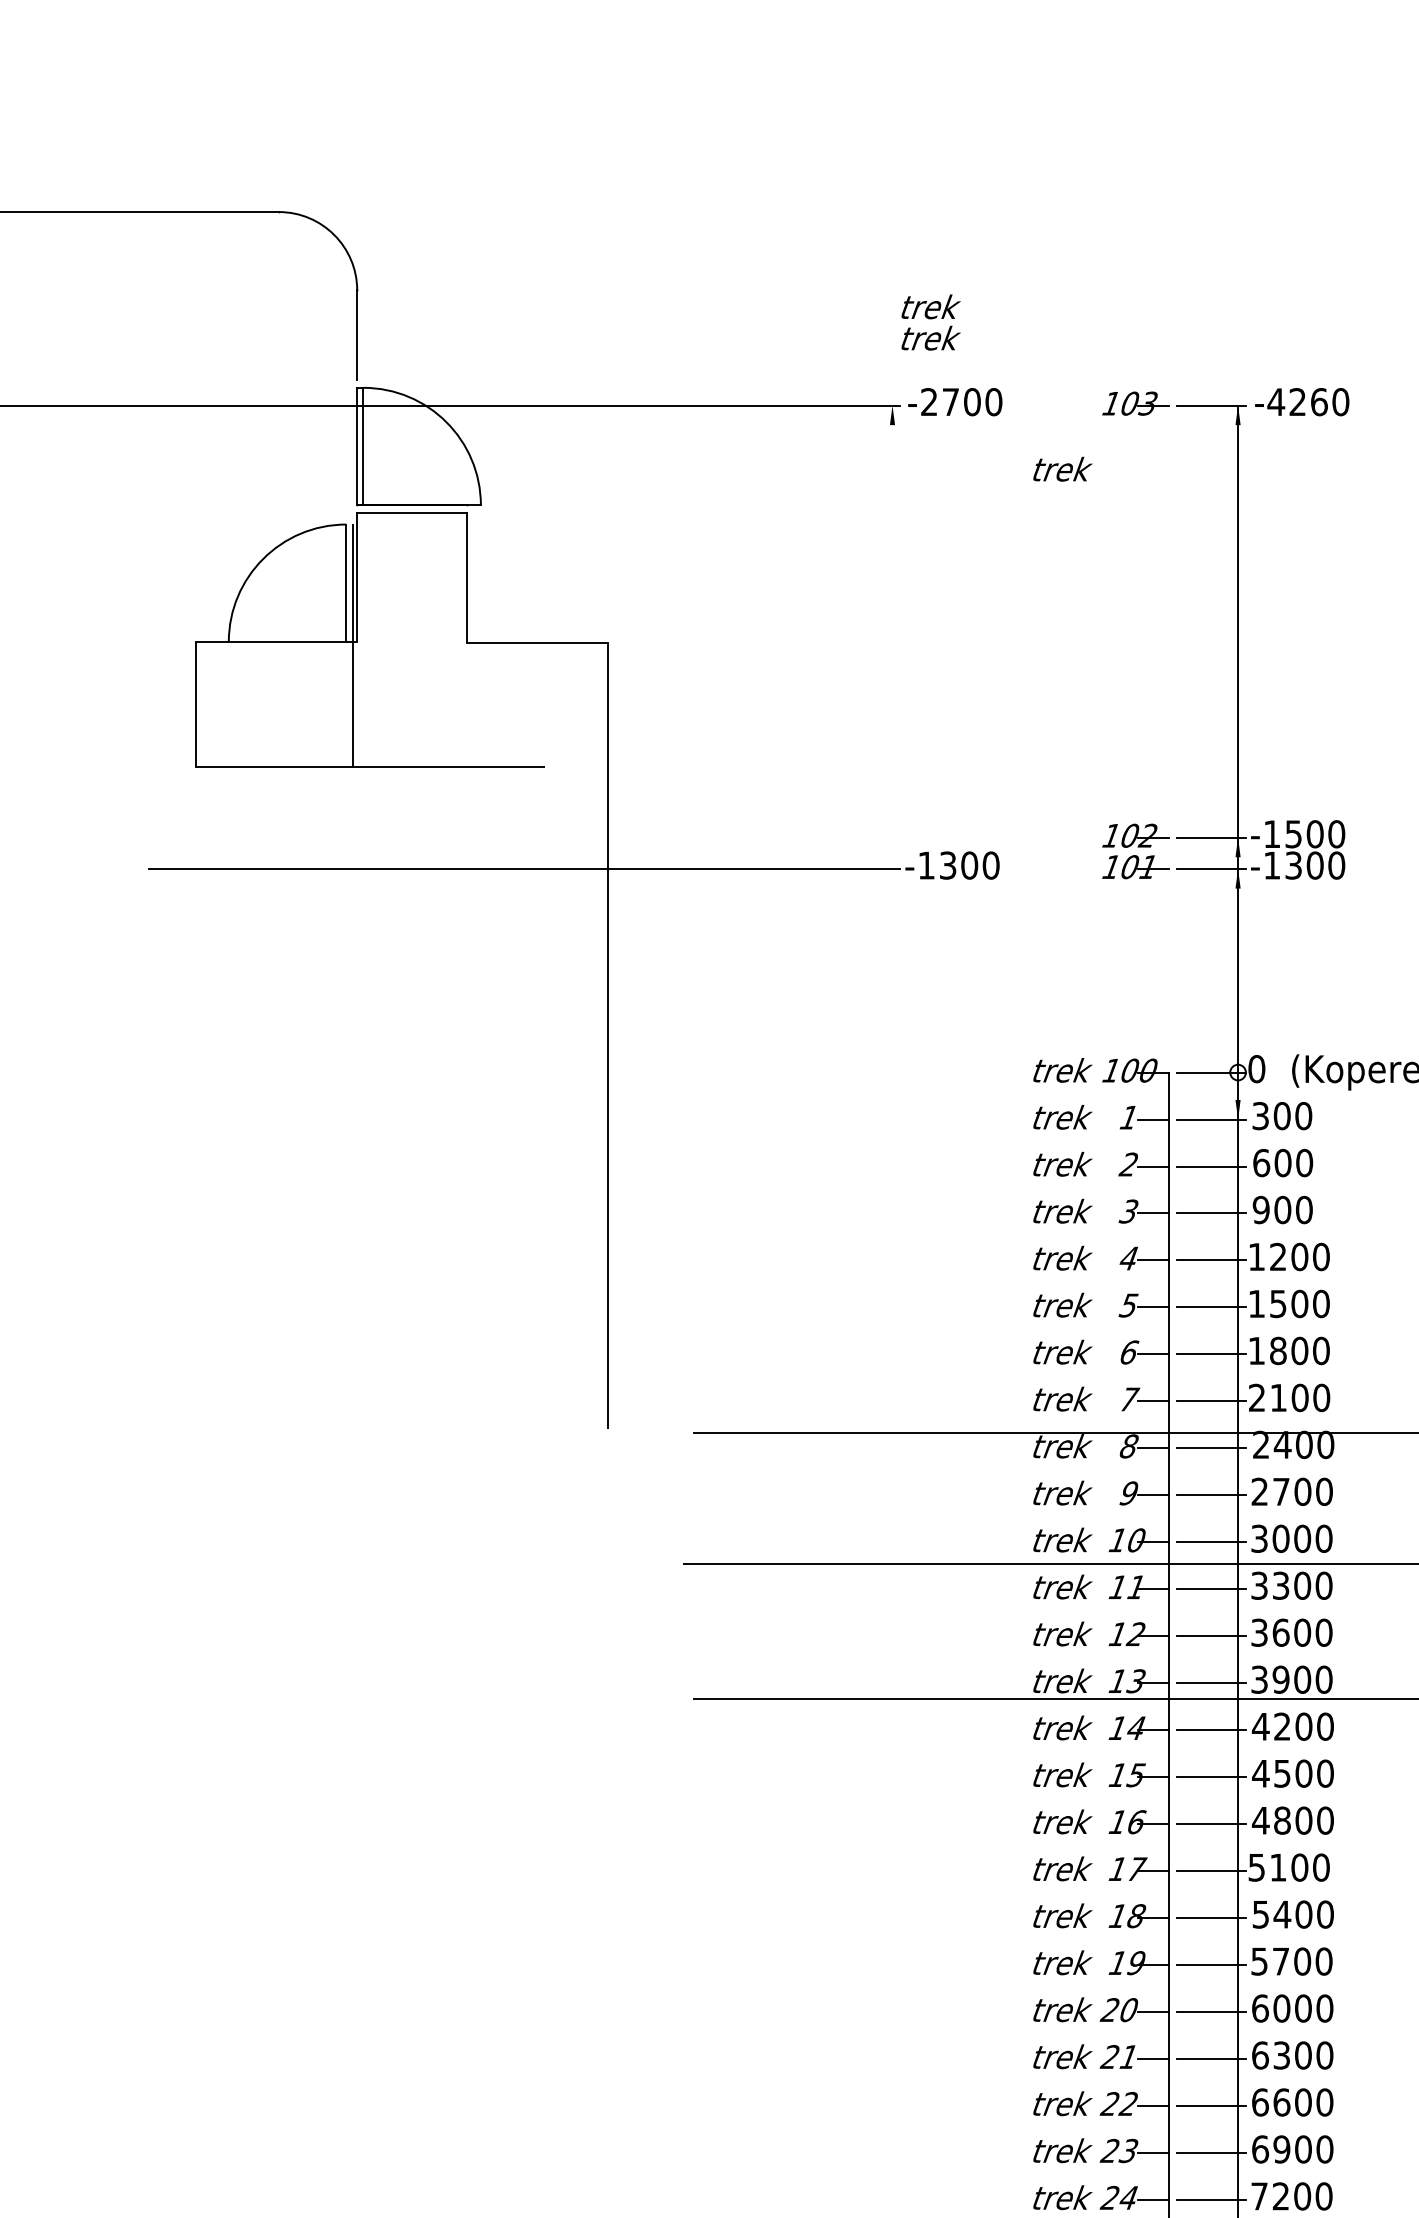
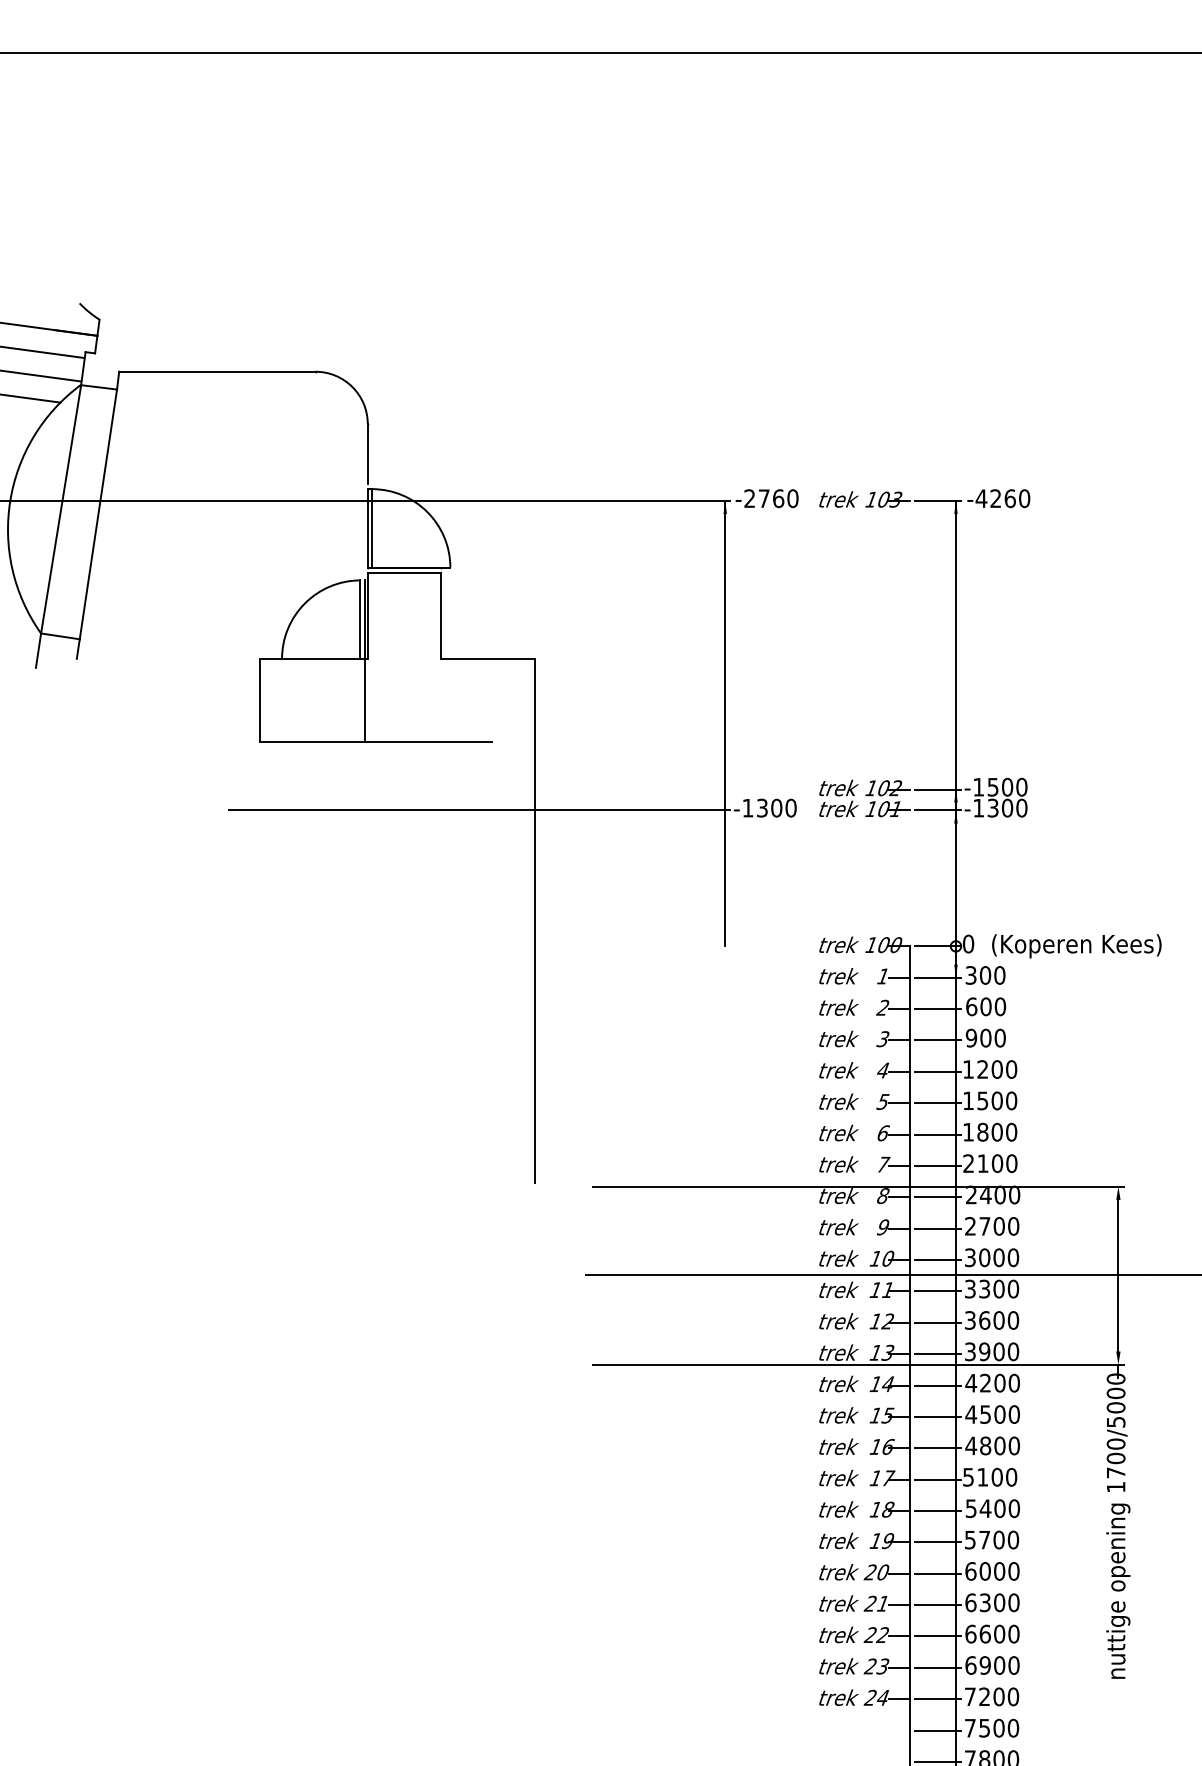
text: (930, 322) -> (838, 798), moved
text: (972, 401) -> (778, 498), -2700 -> -2760
text: (1062, 469) -> (838, 499), moved
line: (892, 738) -> (725, 723), added

